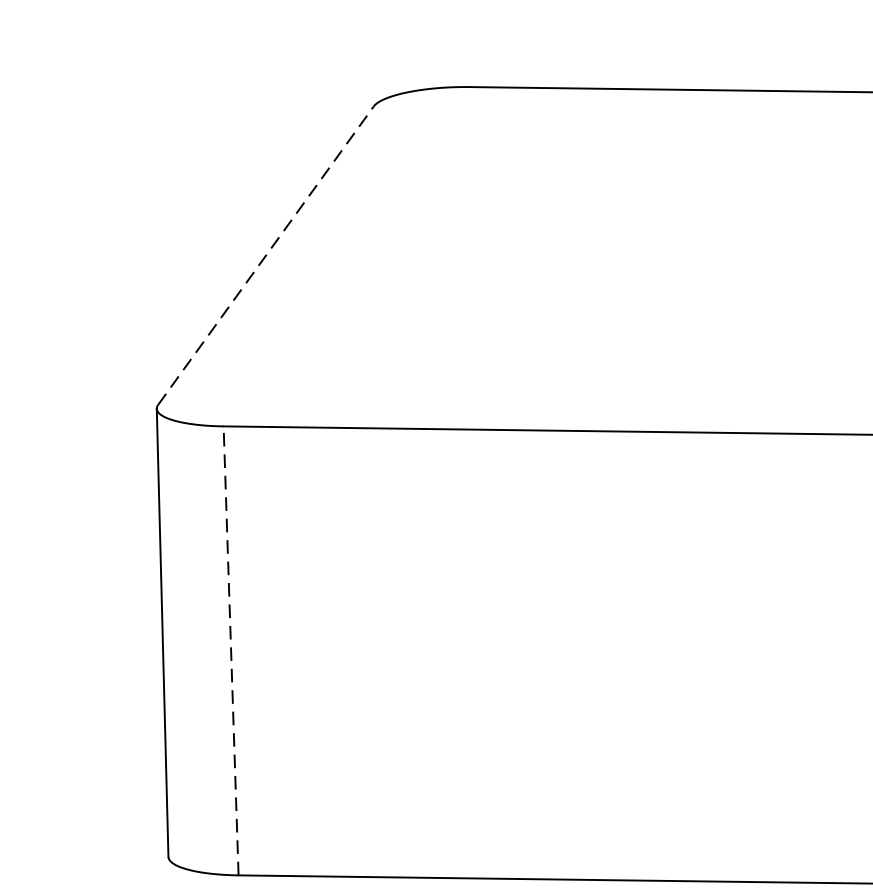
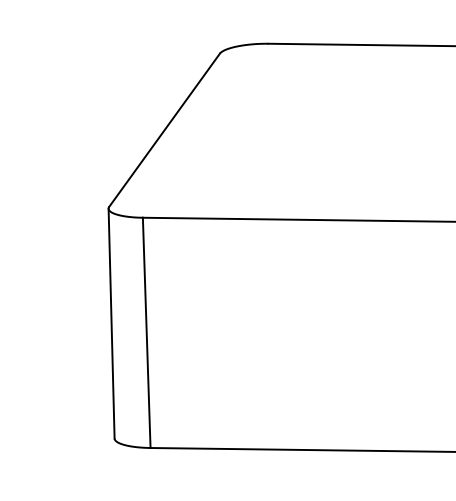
line: (265, 254) -> (164, 129), dashed -> solid
line: (230, 650) -> (146, 332), dashed -> solid

